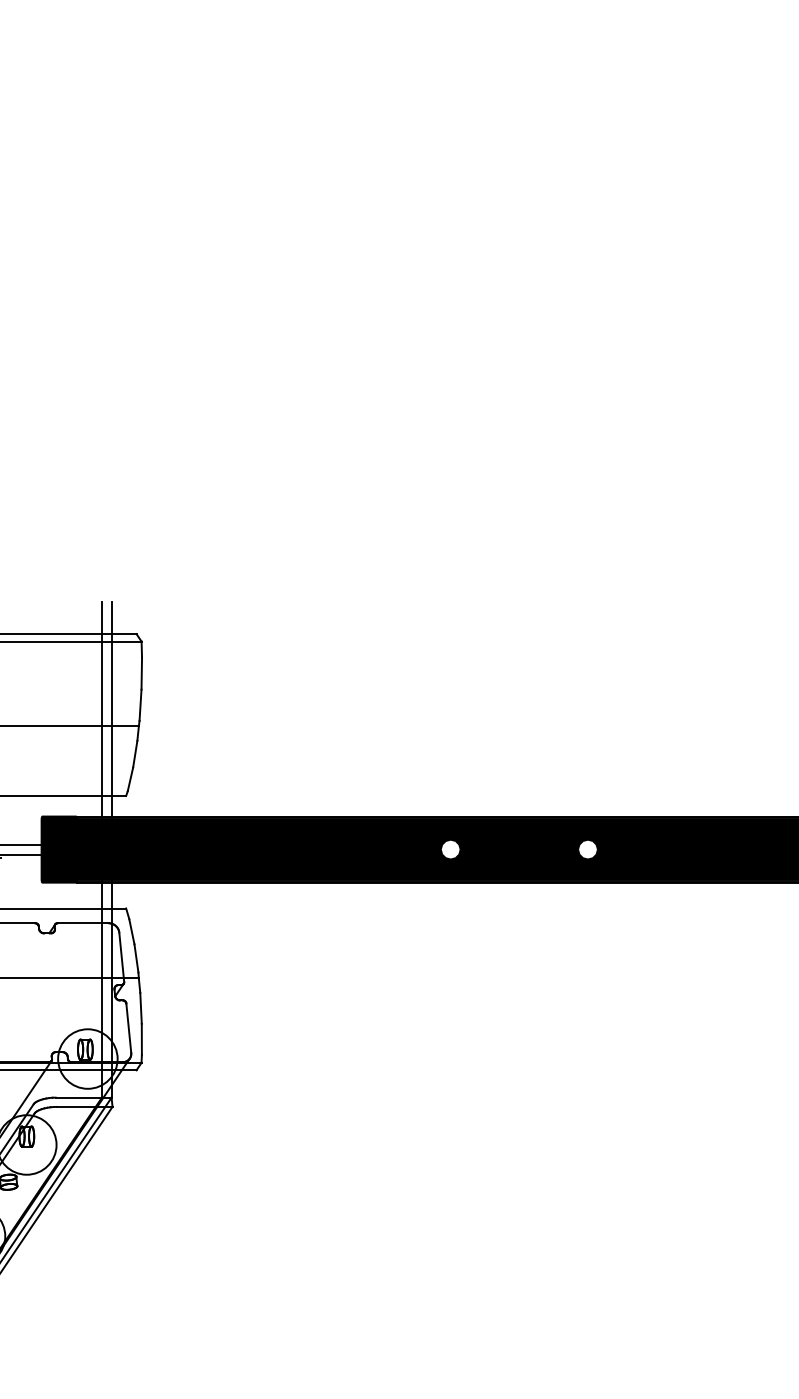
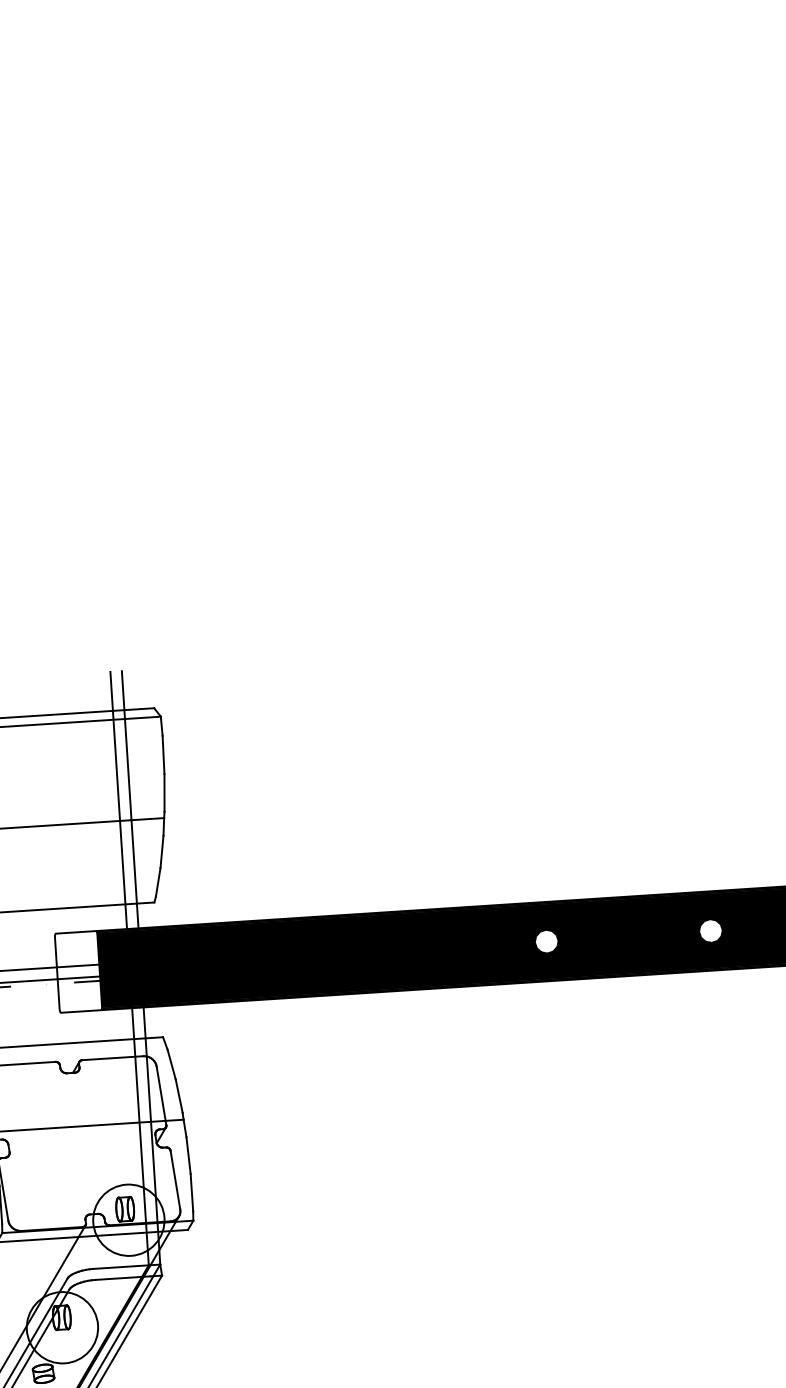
fill: (59, 849) -> (78, 971), removed

